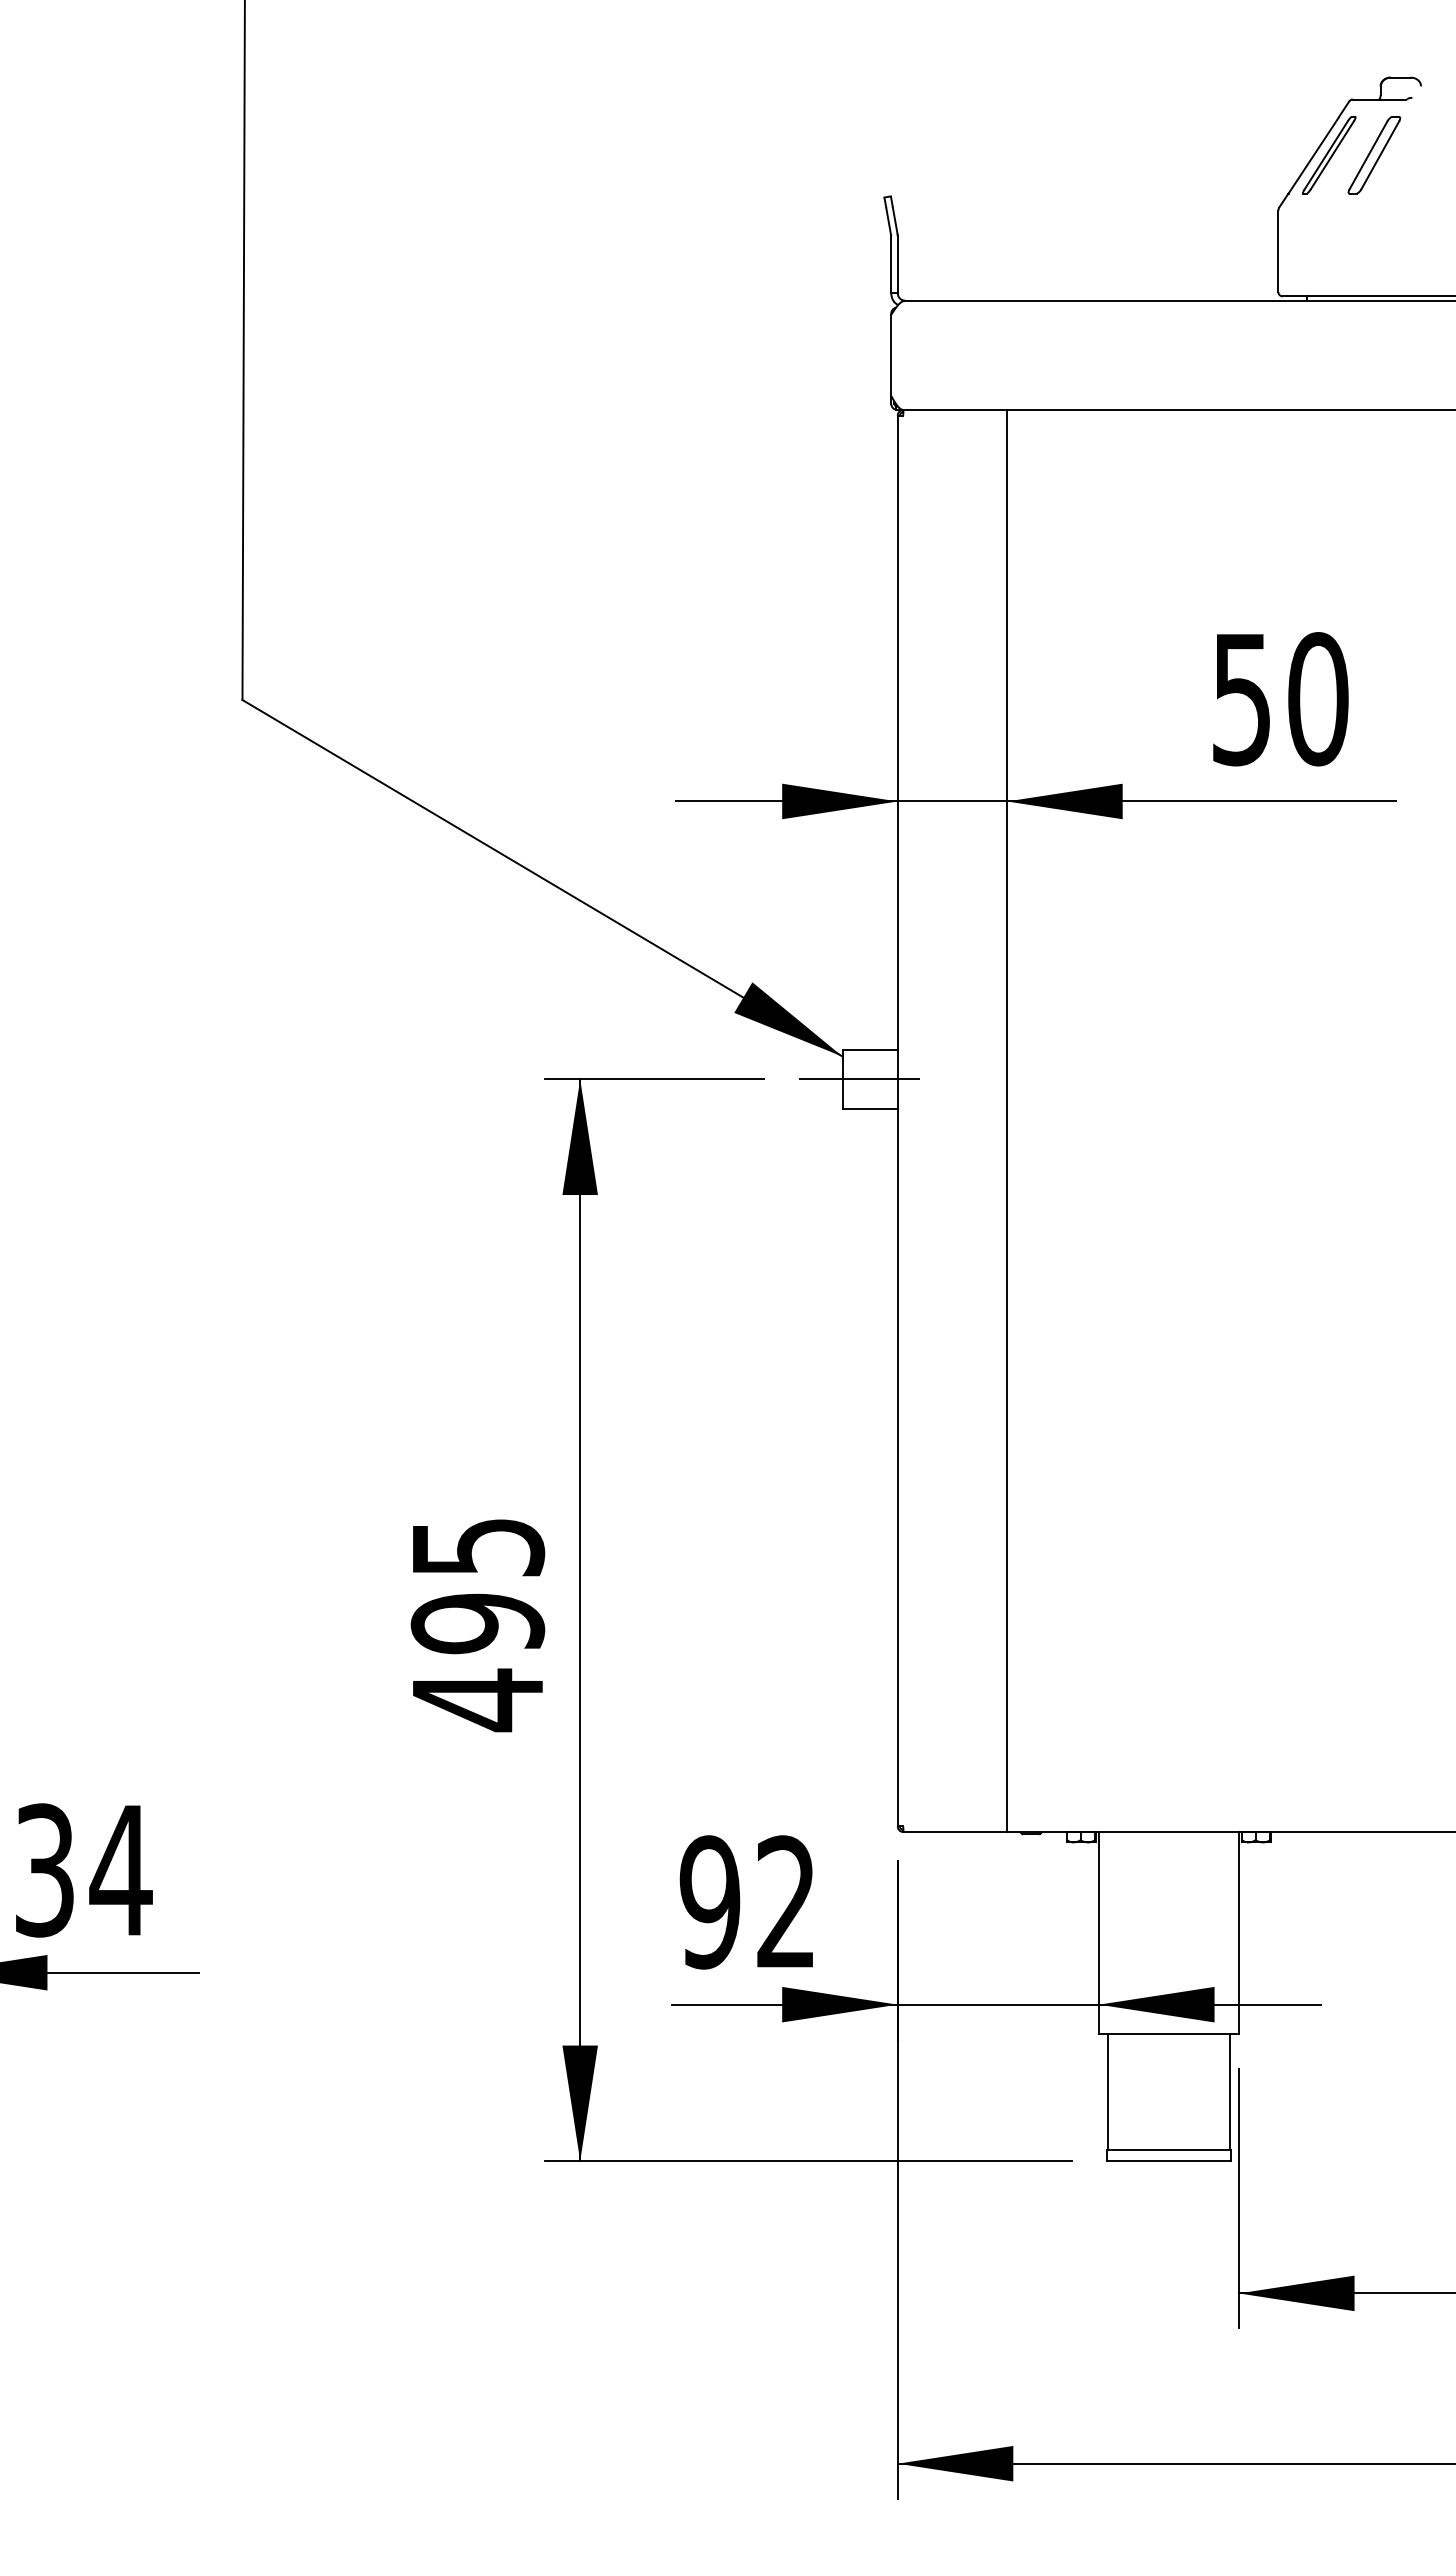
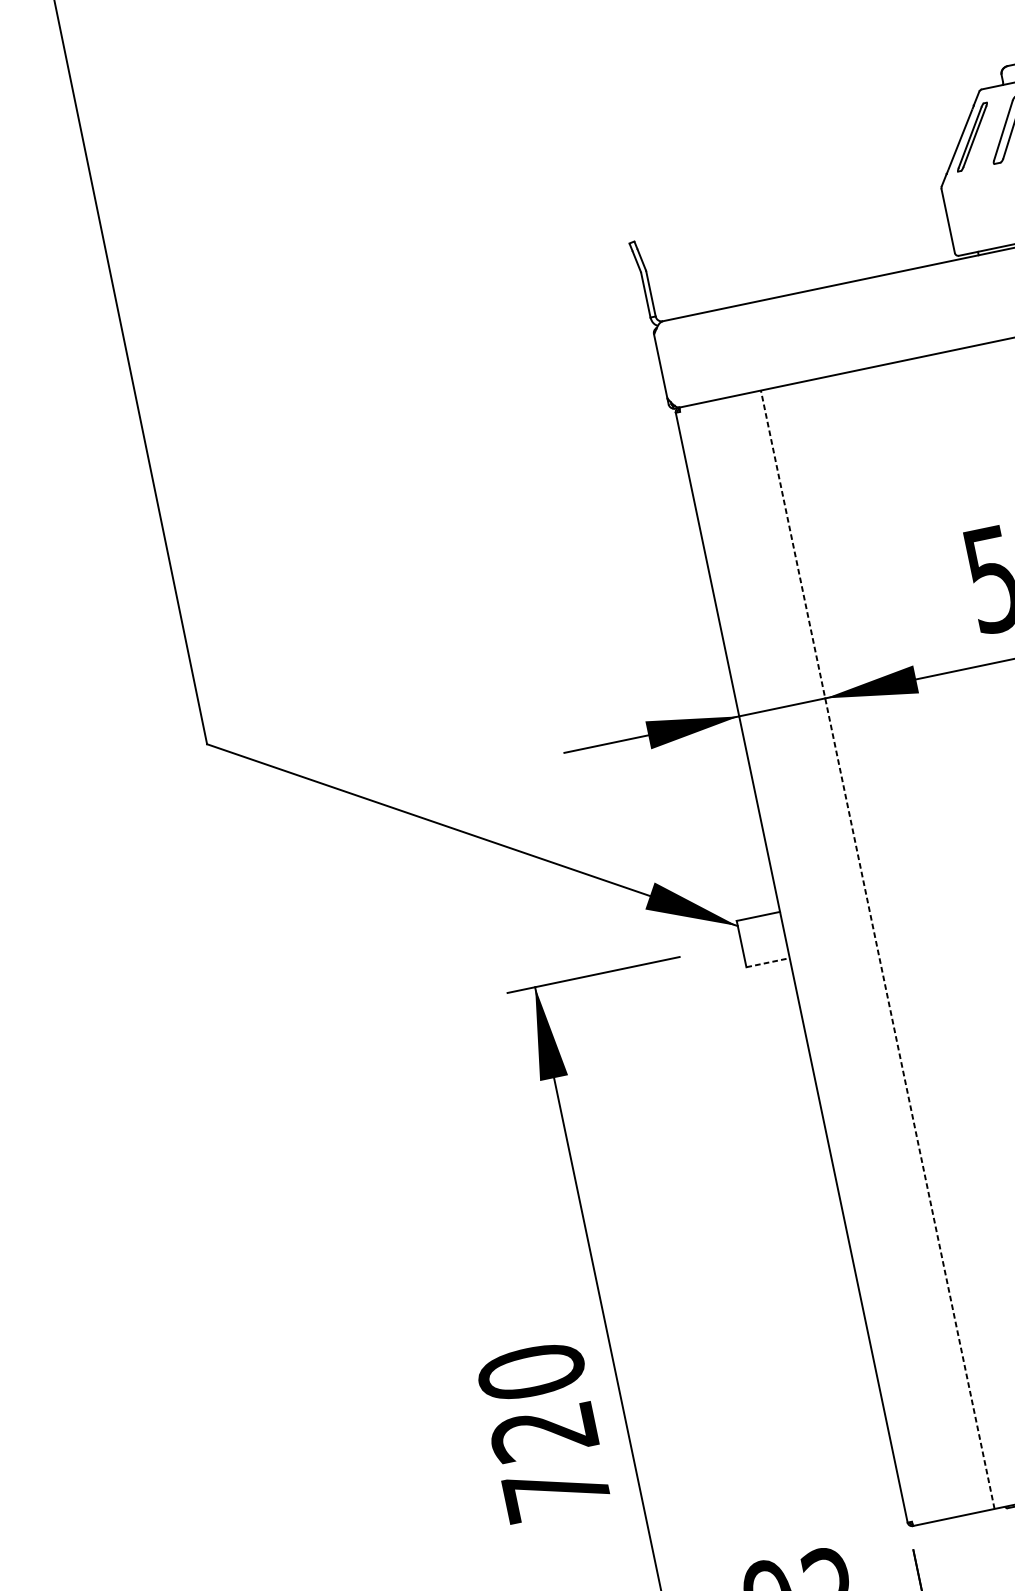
line: (859, 1079) -> (754, 941), removed
line: (870, 1108) -> (768, 962), solid -> dashed
line: (1007, 1121) -> (878, 950), solid -> dashed
text: (477, 1624) -> (543, 1432), 495 -> 720

